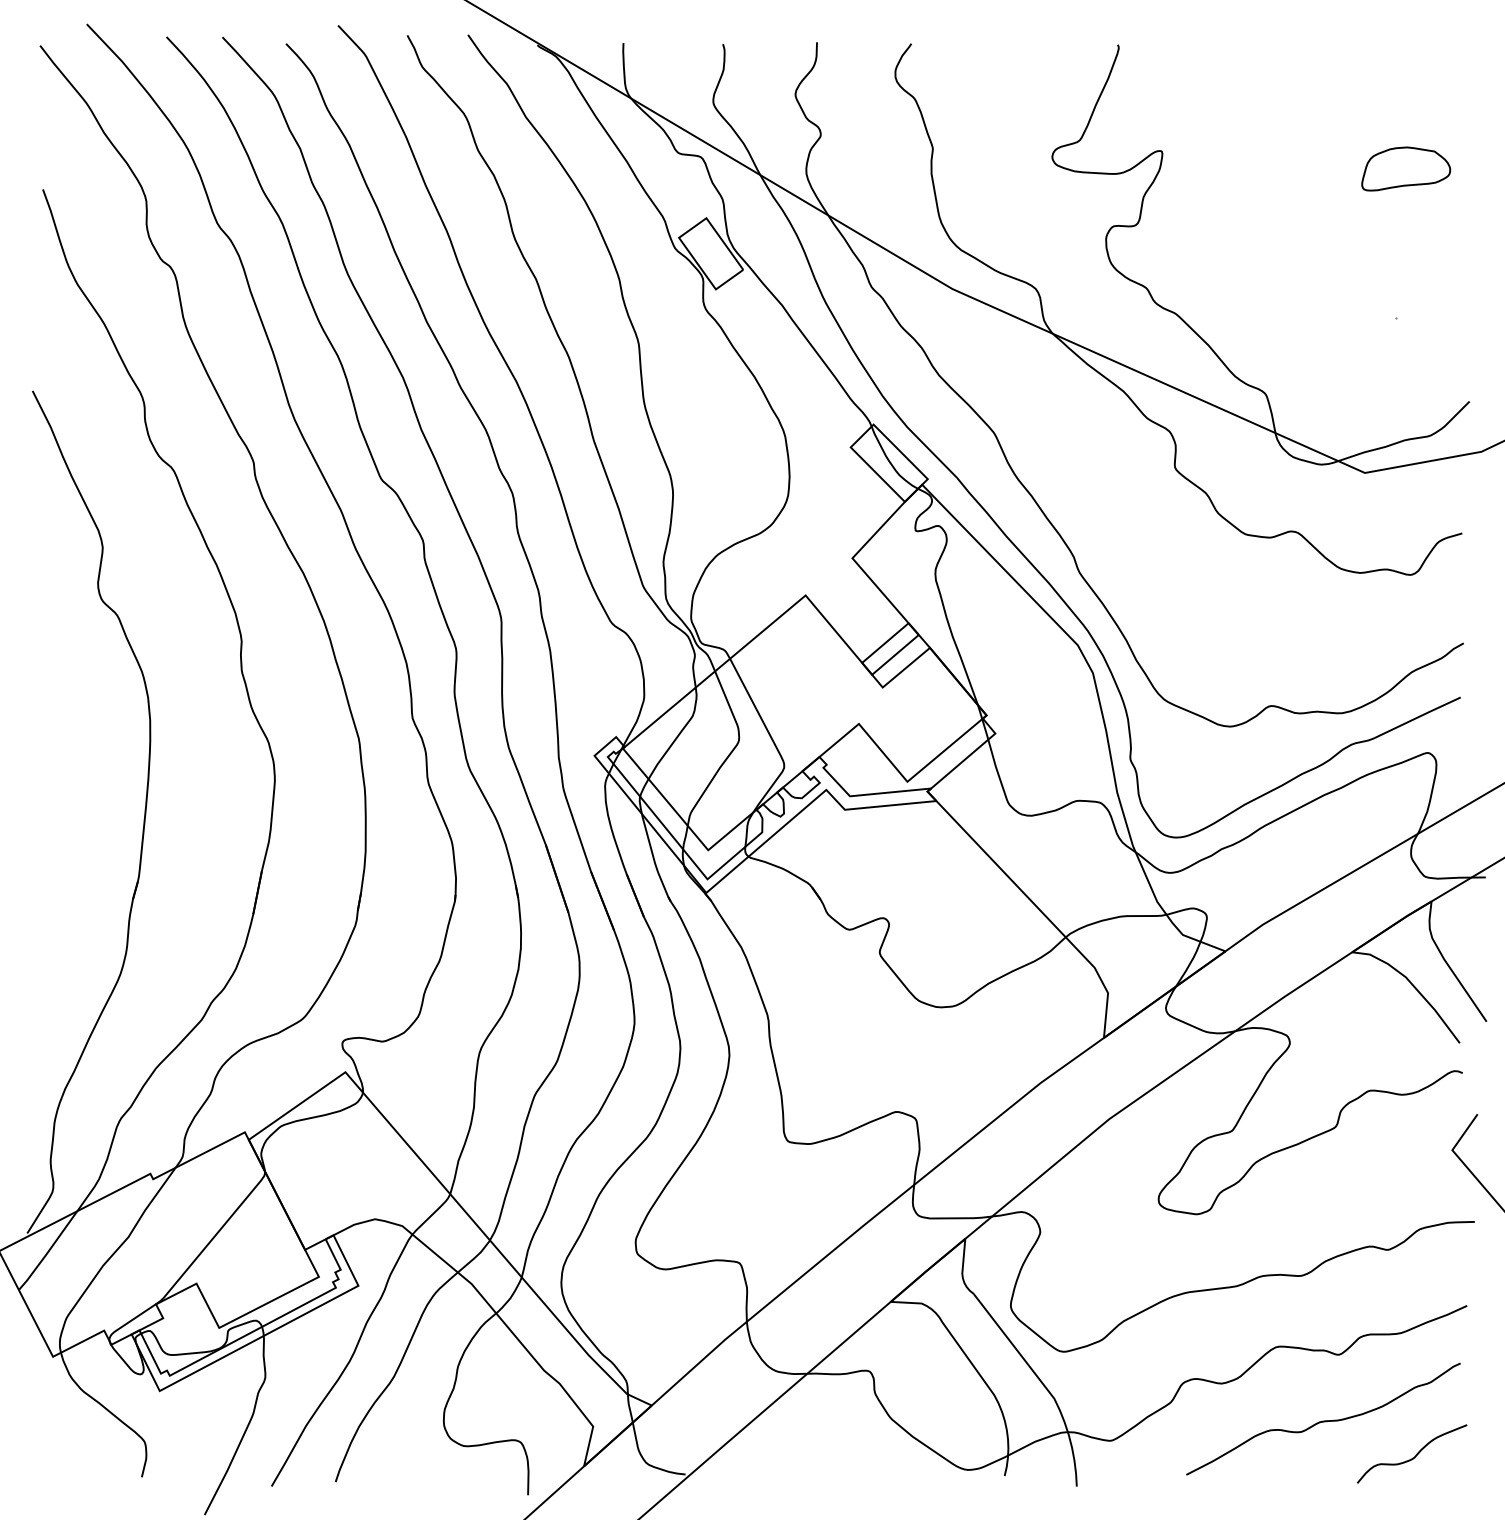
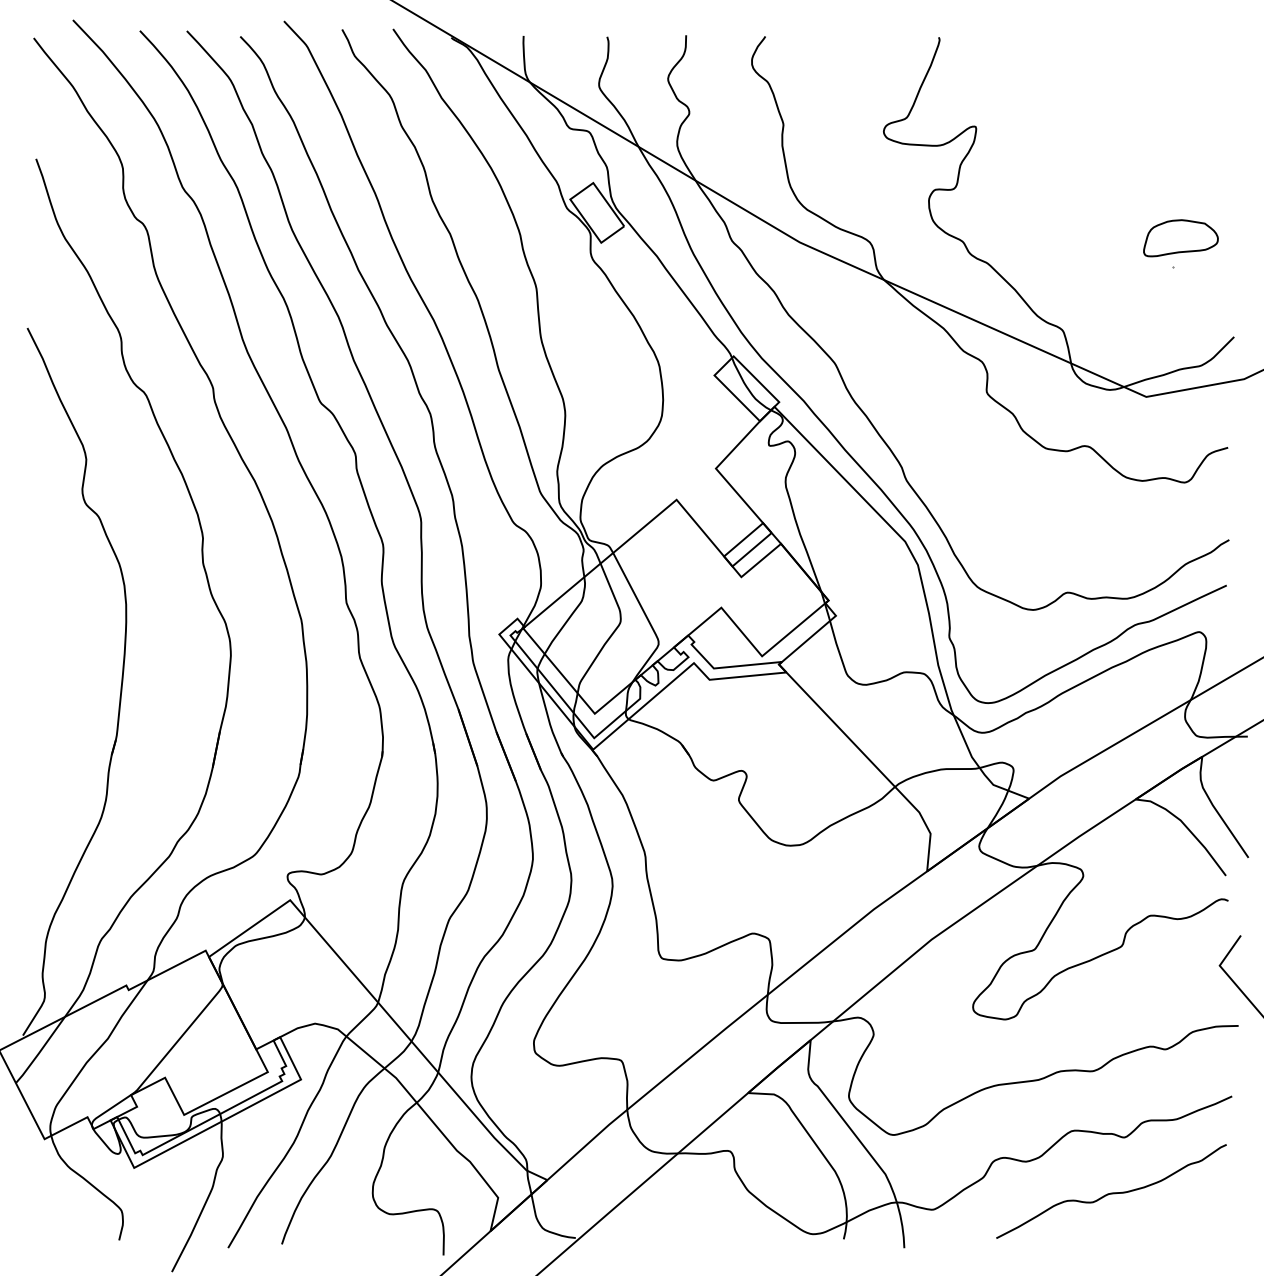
part: (1406, 168) -> (1181, 237), moved
curve: (1415, 1455) -> (1188, 1222), removed

